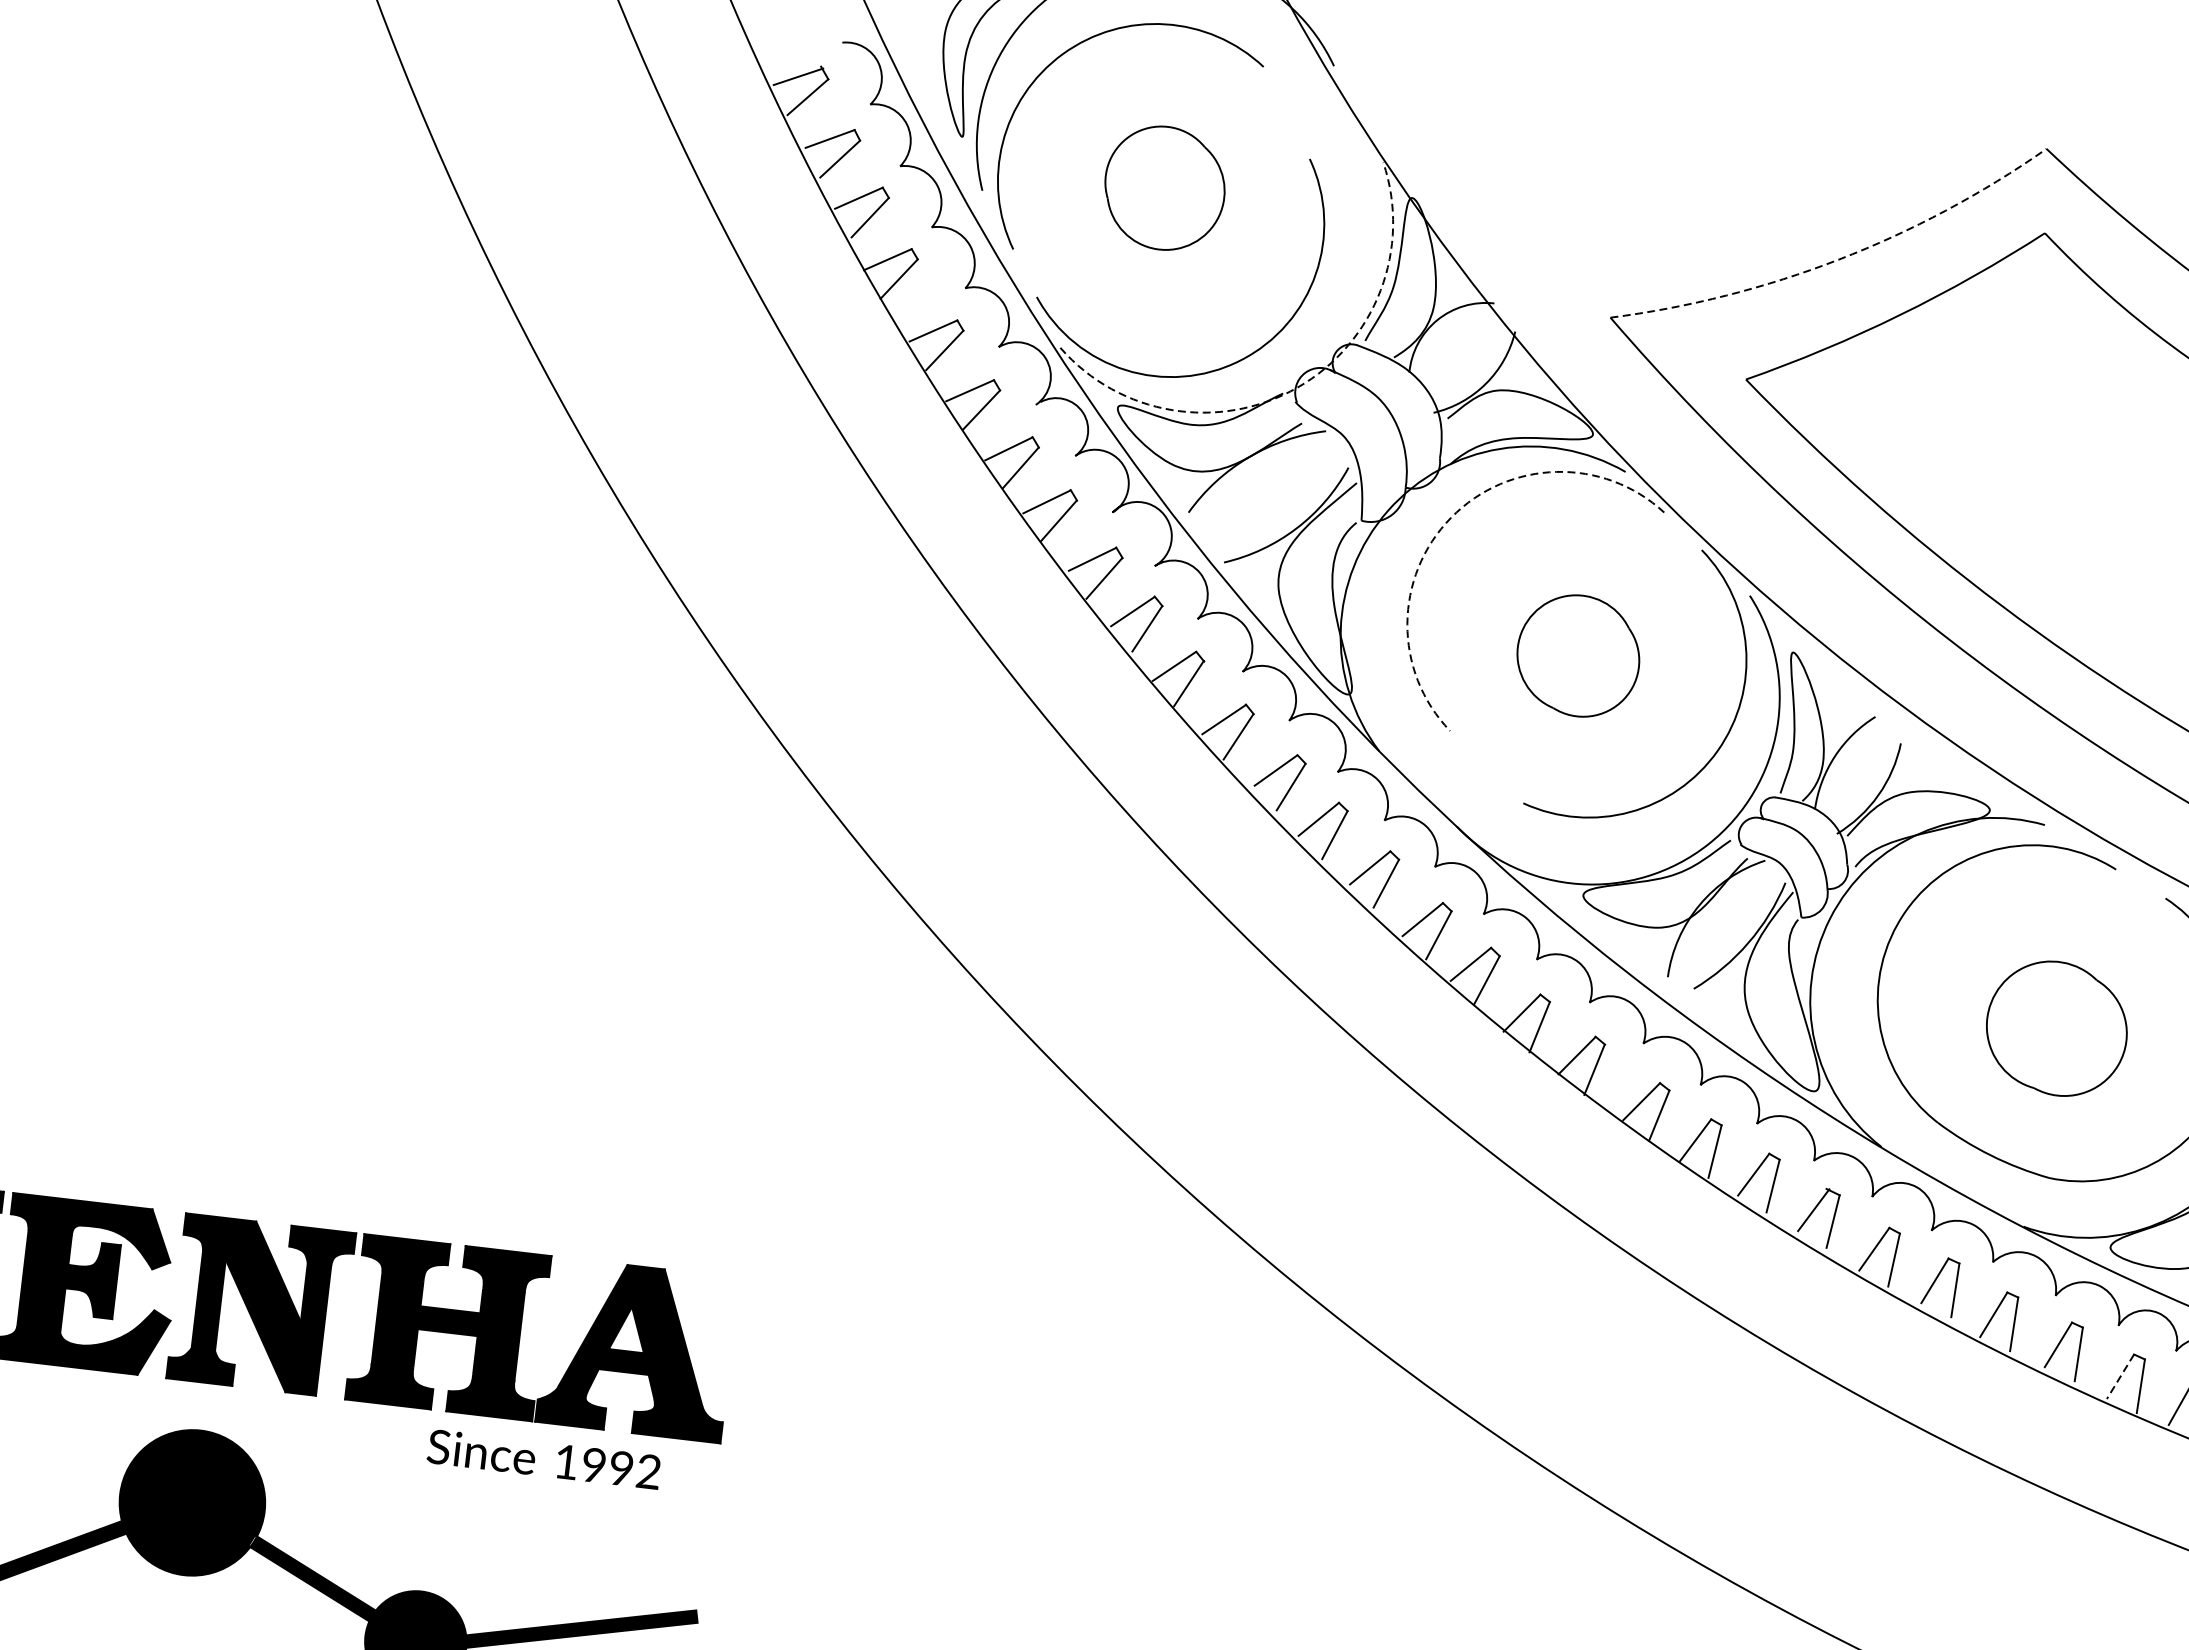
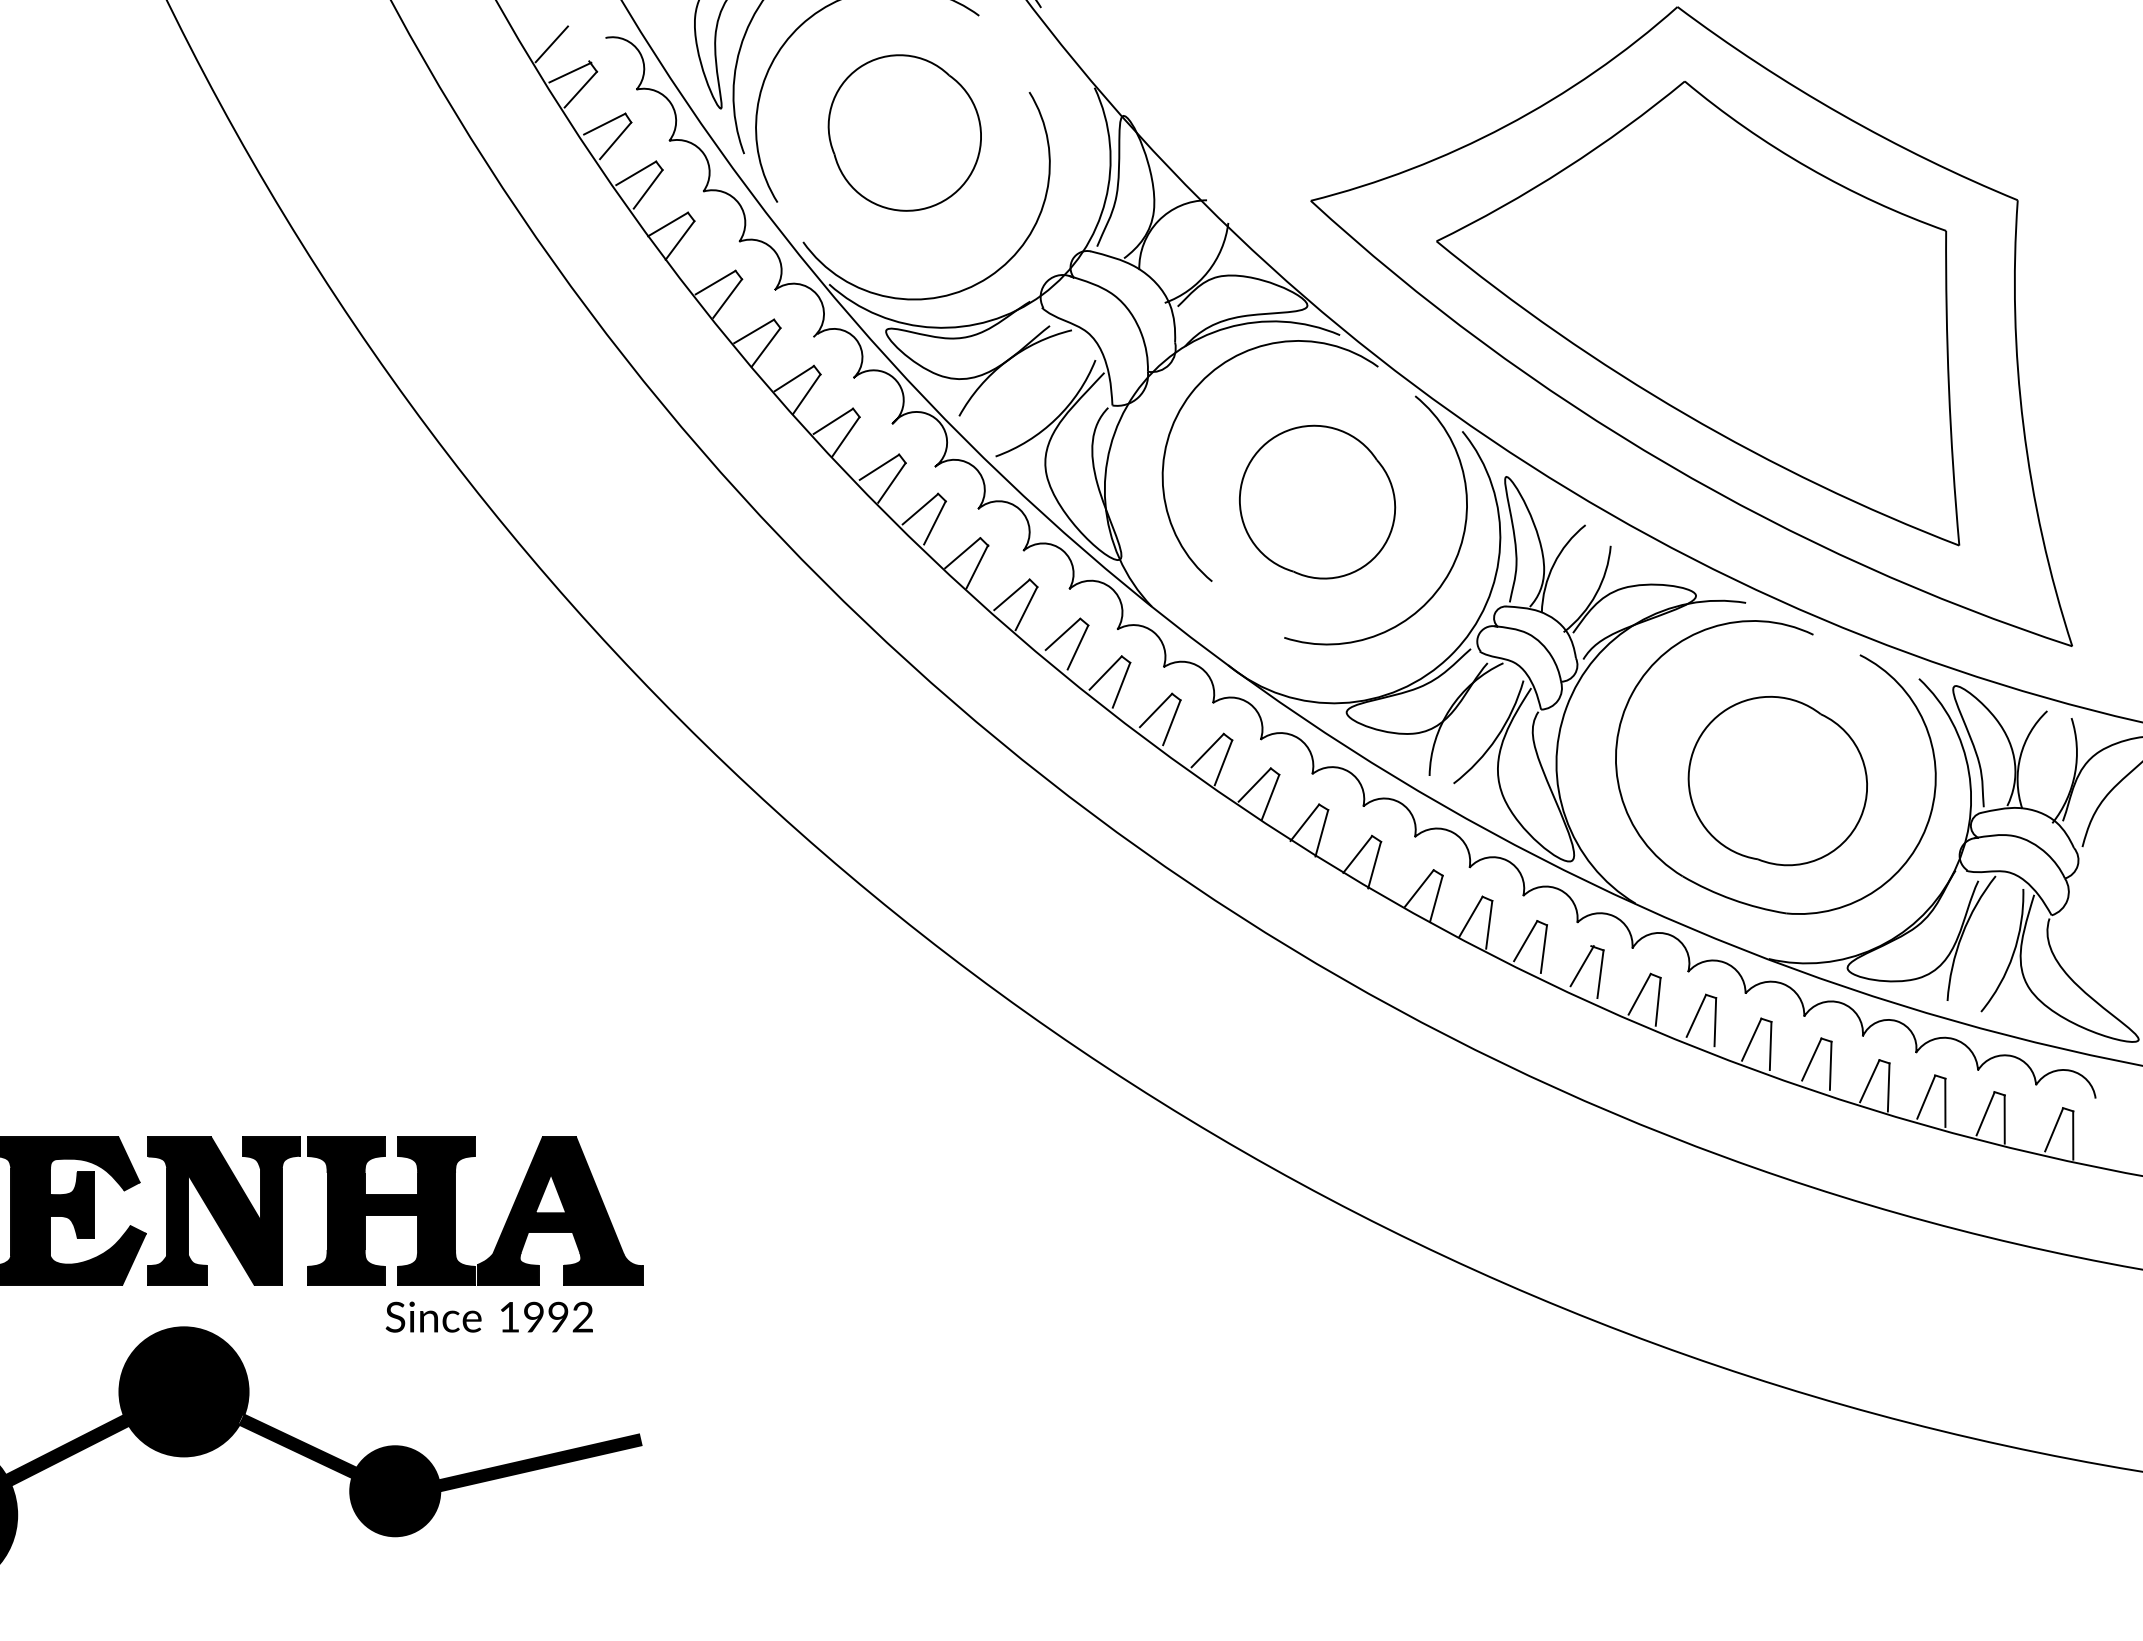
line: (781, 42) -> (551, 44), added
part: (1164, 187) -> (904, 132), size x1.43
arc: (1838, 260) -> (1505, 126), dashed -> solid
arc: (1297, 387) -> (1042, 294), dashed -> solid
arc: (1451, 517) -> (1191, 393), dashed -> solid
part: (1578, 655) -> (1317, 501), size x1.43
part: (2056, 1028) -> (1777, 780), size x1.43
line: (2120, 1377) -> (1869, 1081), dashed -> solid

